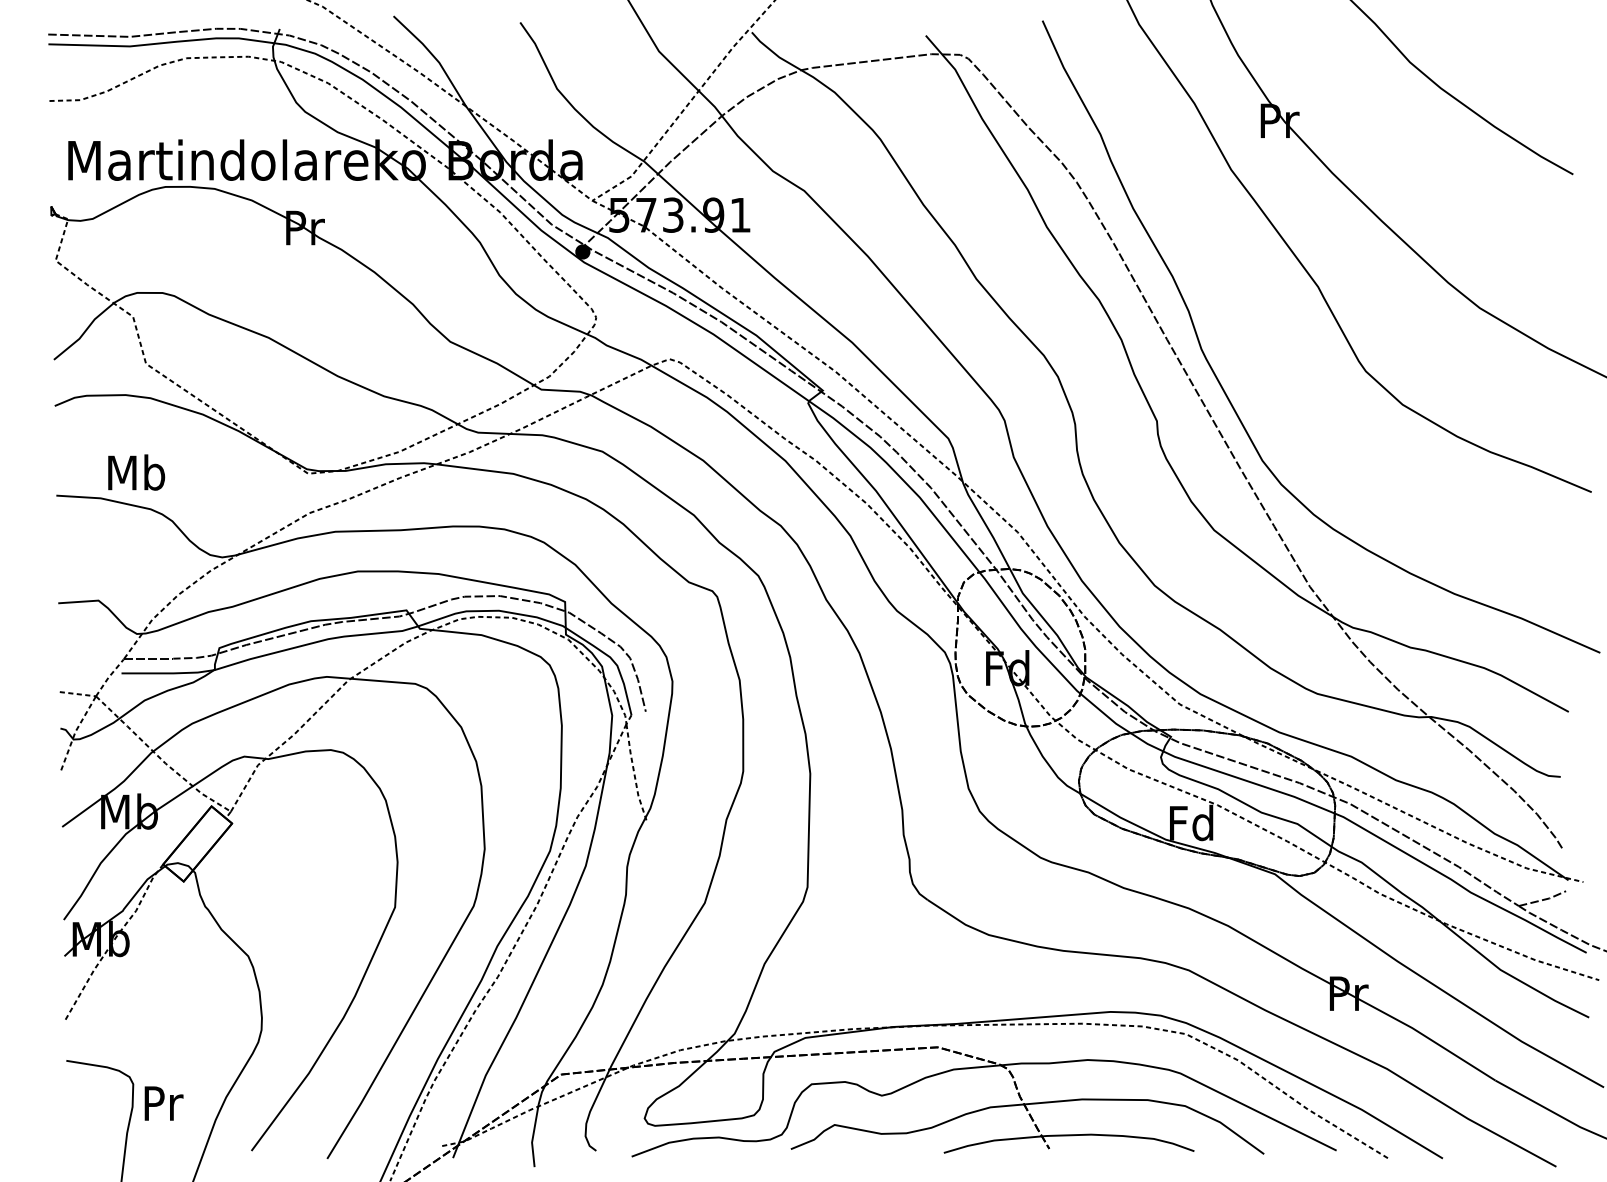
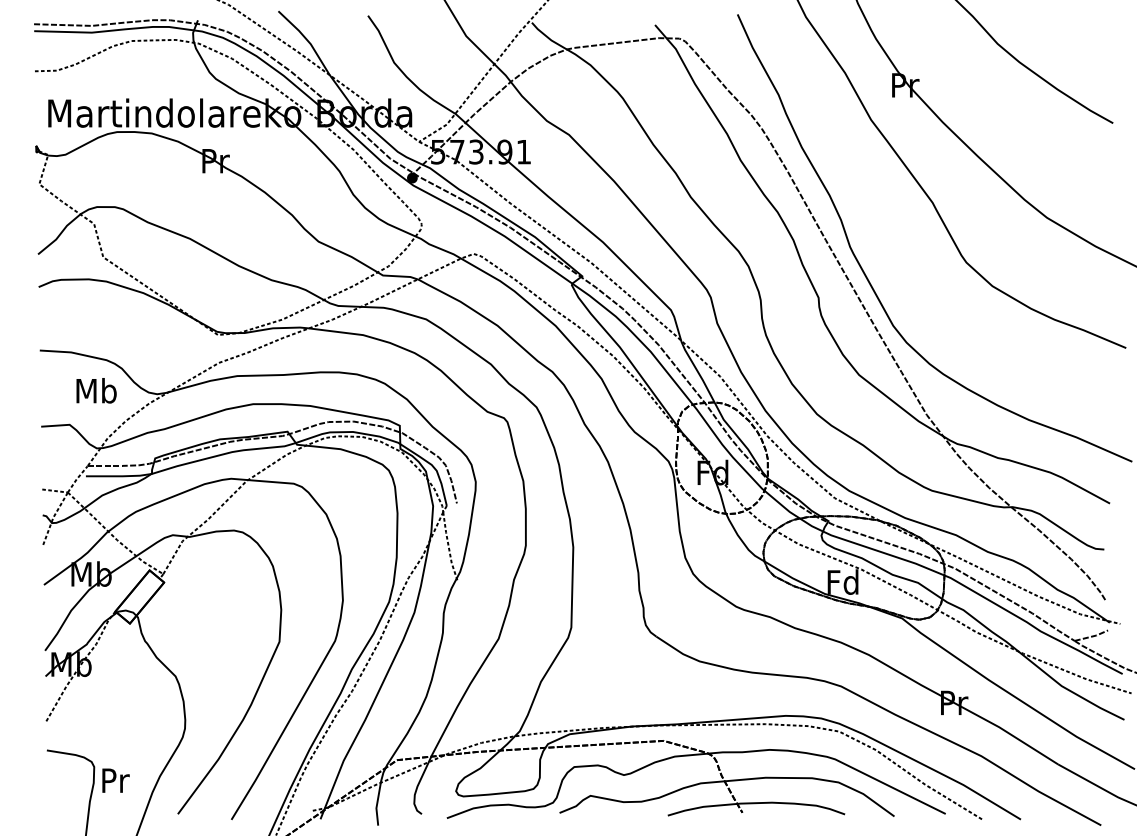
text: (136, 472) -> (96, 390), moved

